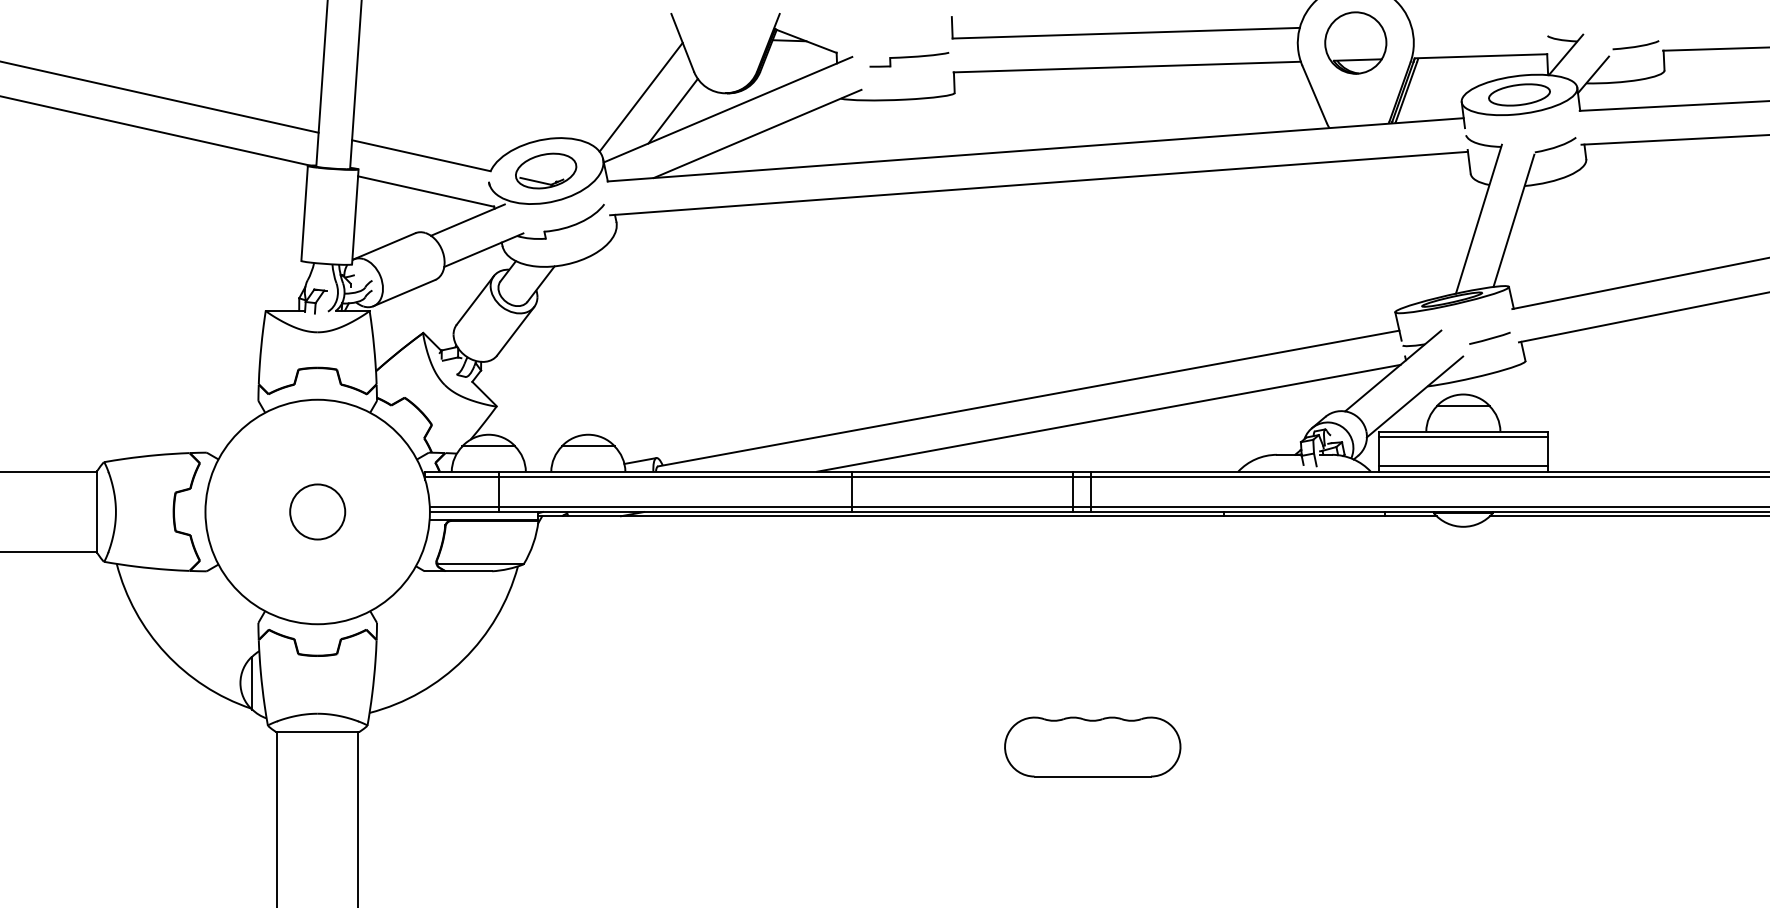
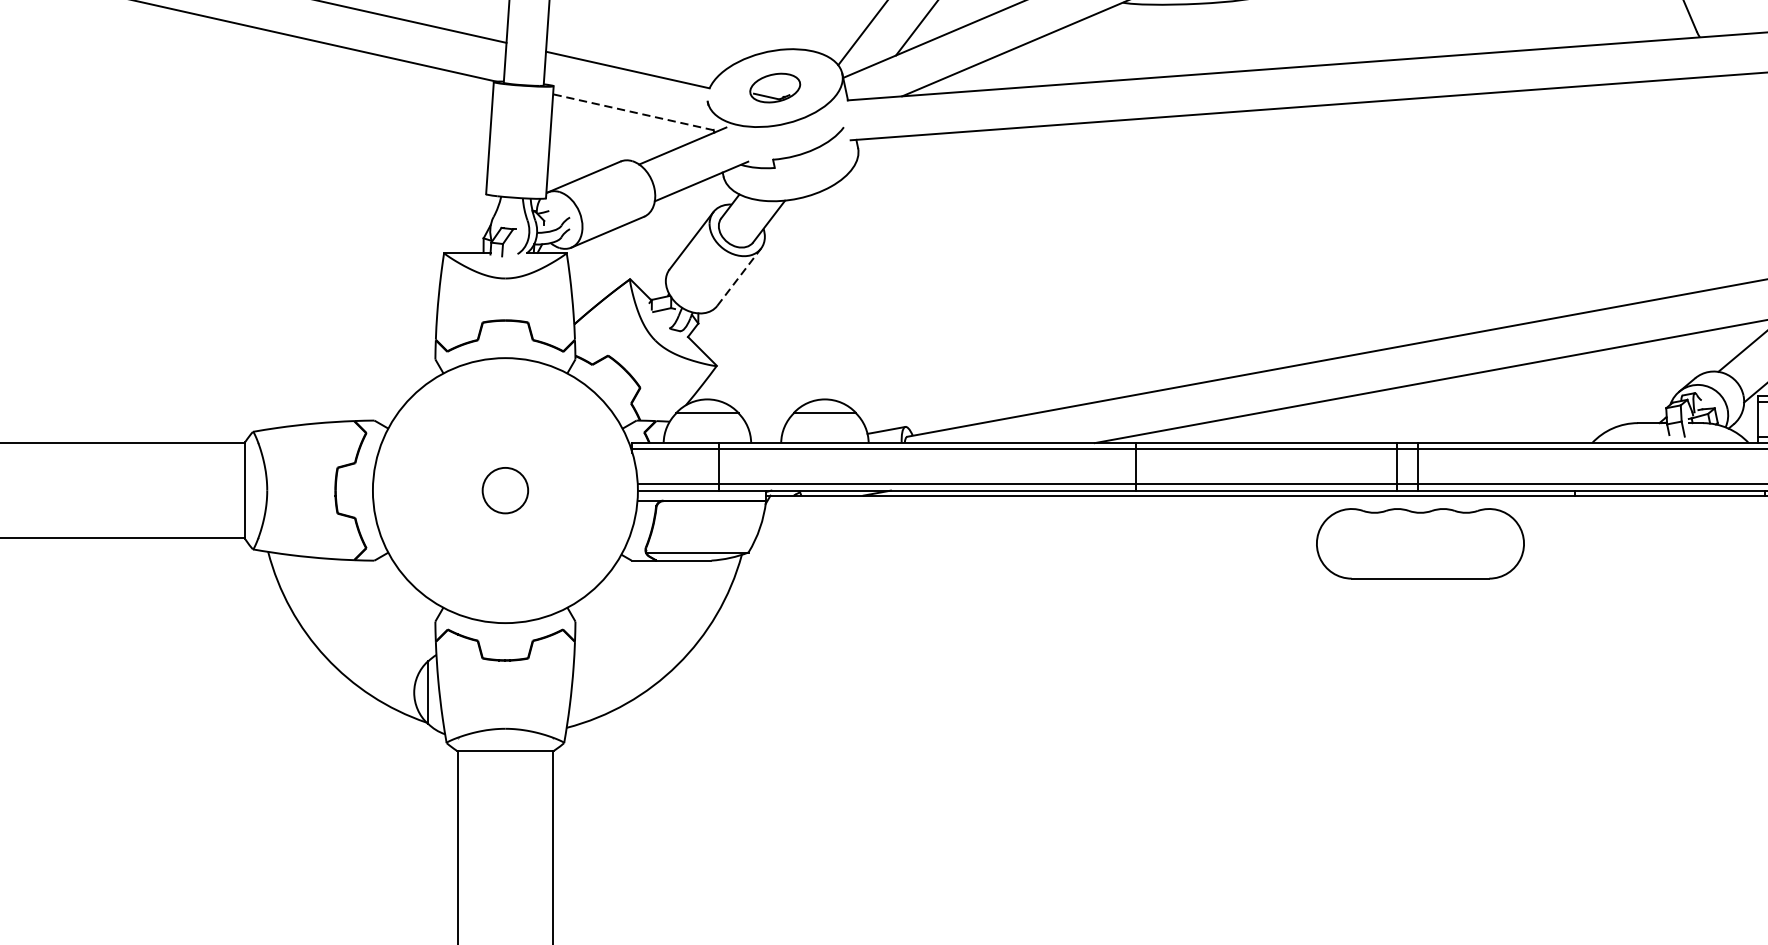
part: (546, 170) -> (775, 87), size x0.7
line: (426, 191) -> (633, 112), solid -> dashed
line: (515, 331) -> (738, 277), solid -> dashed
circle: (317, 511) -> (505, 490), size x0.7
part: (1092, 746) -> (1420, 543), moved

